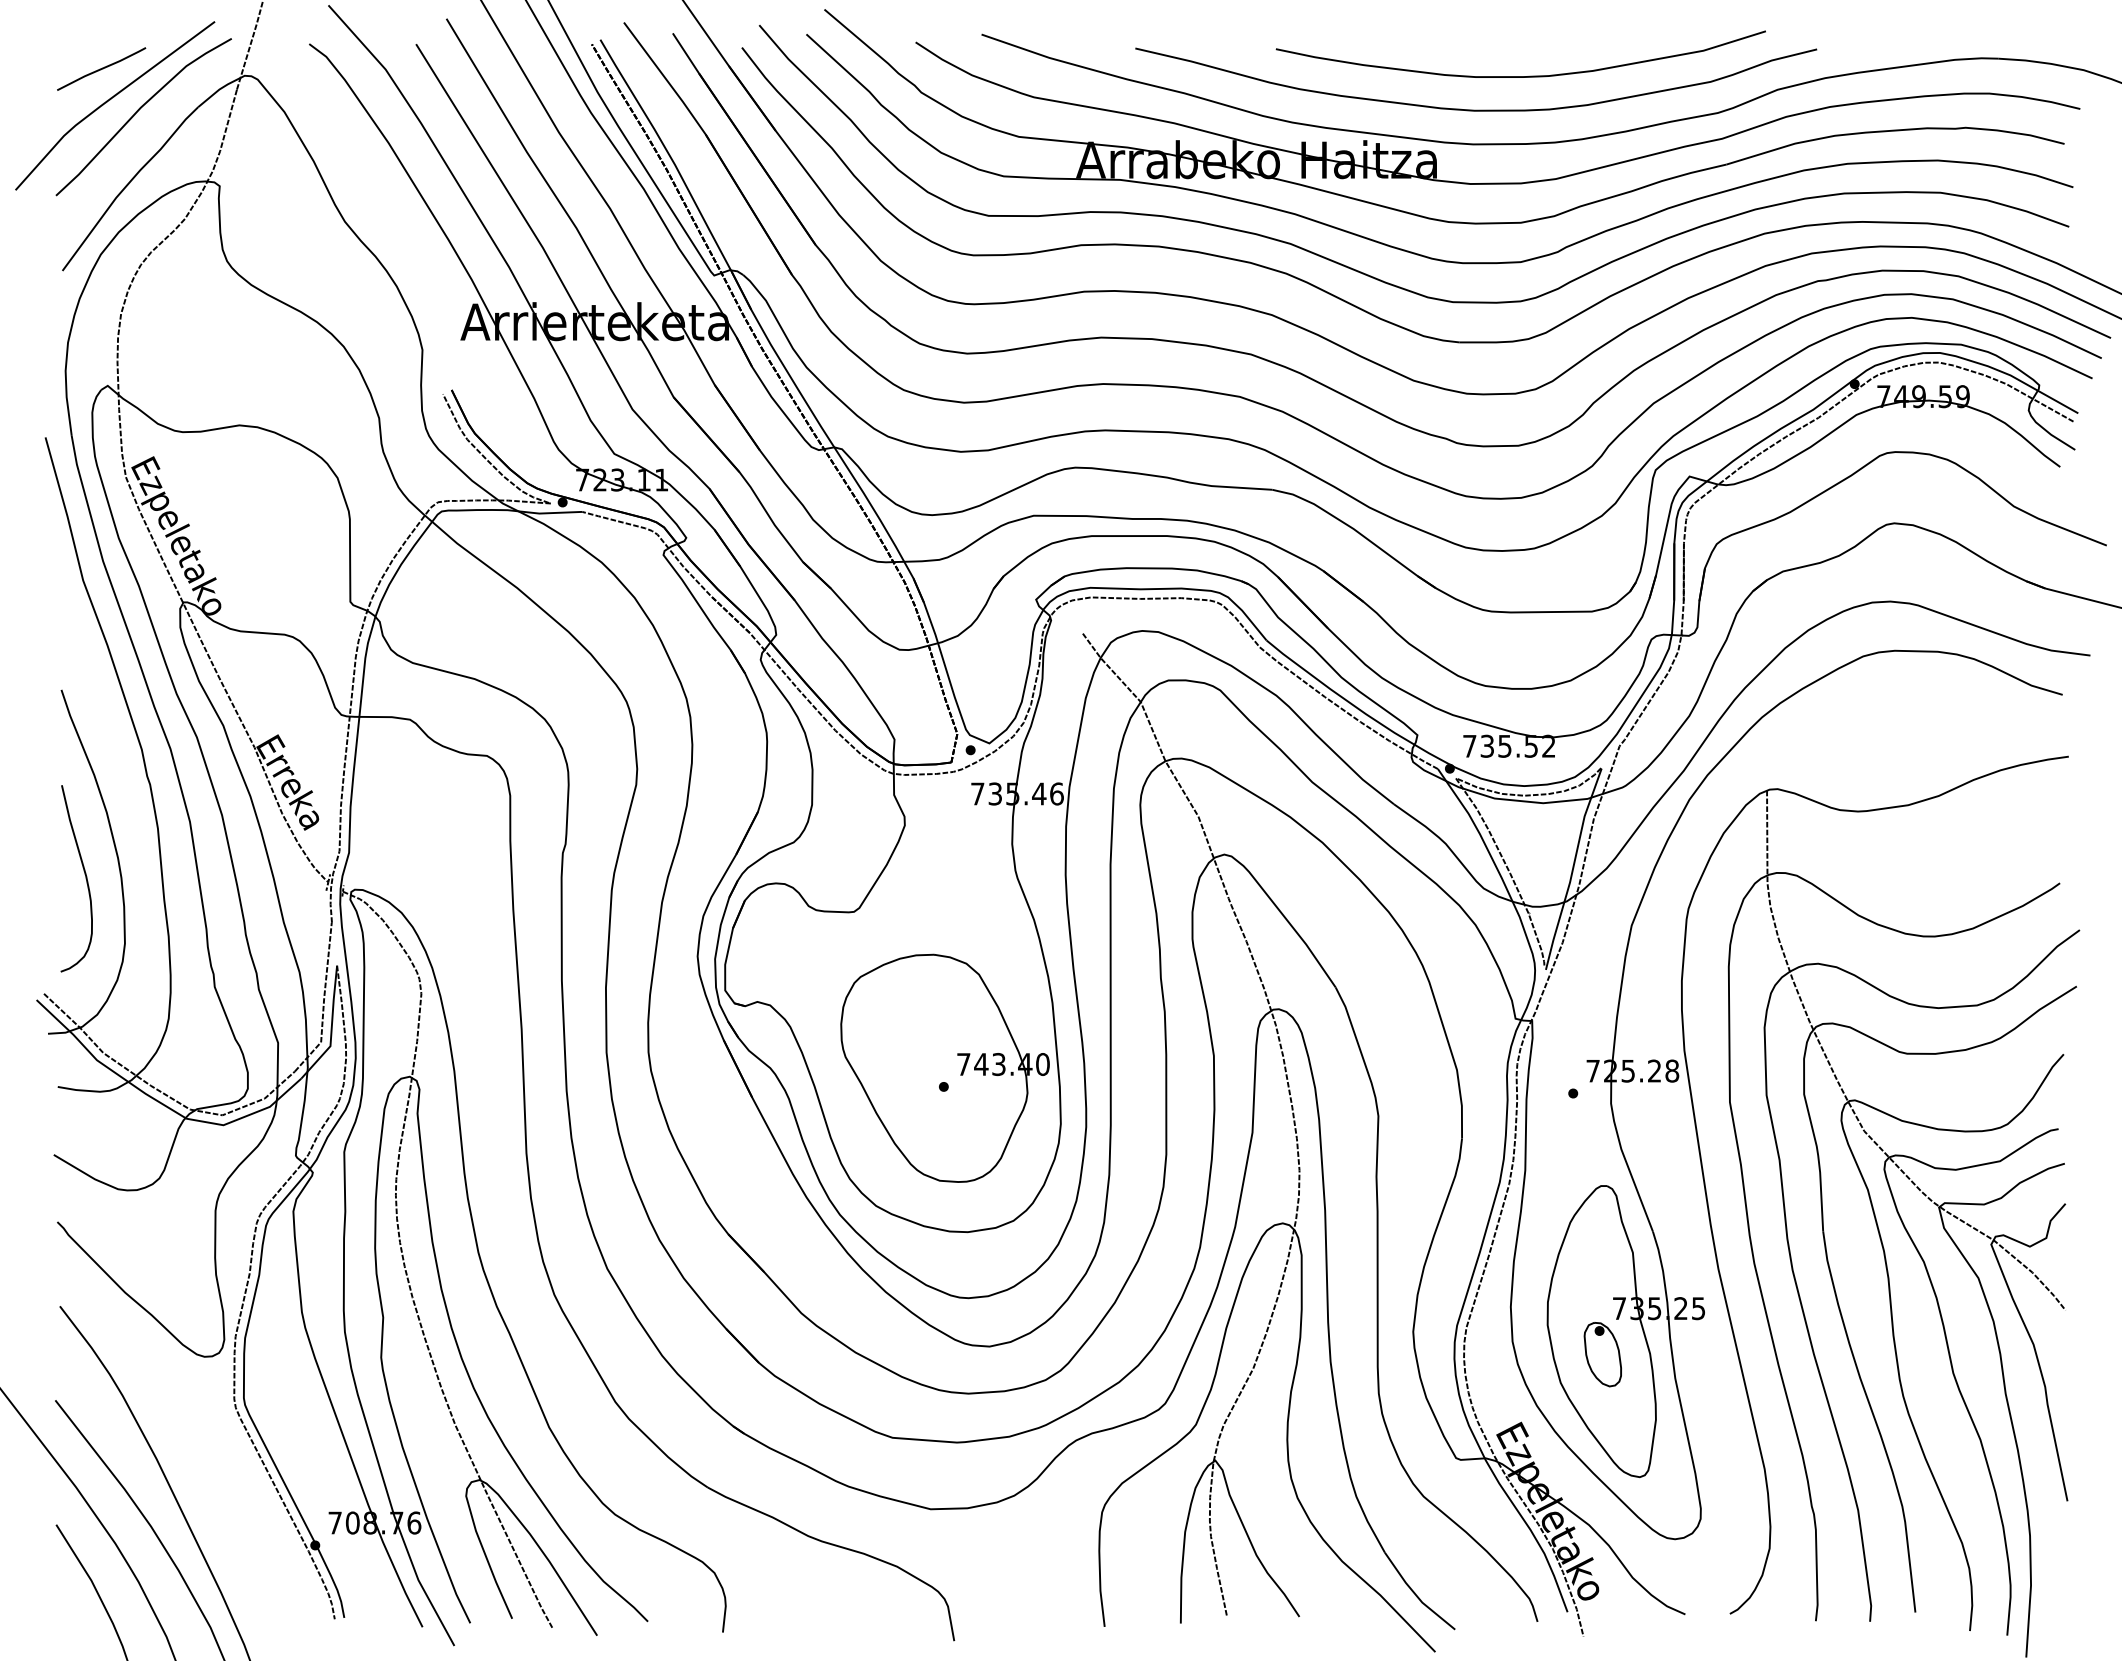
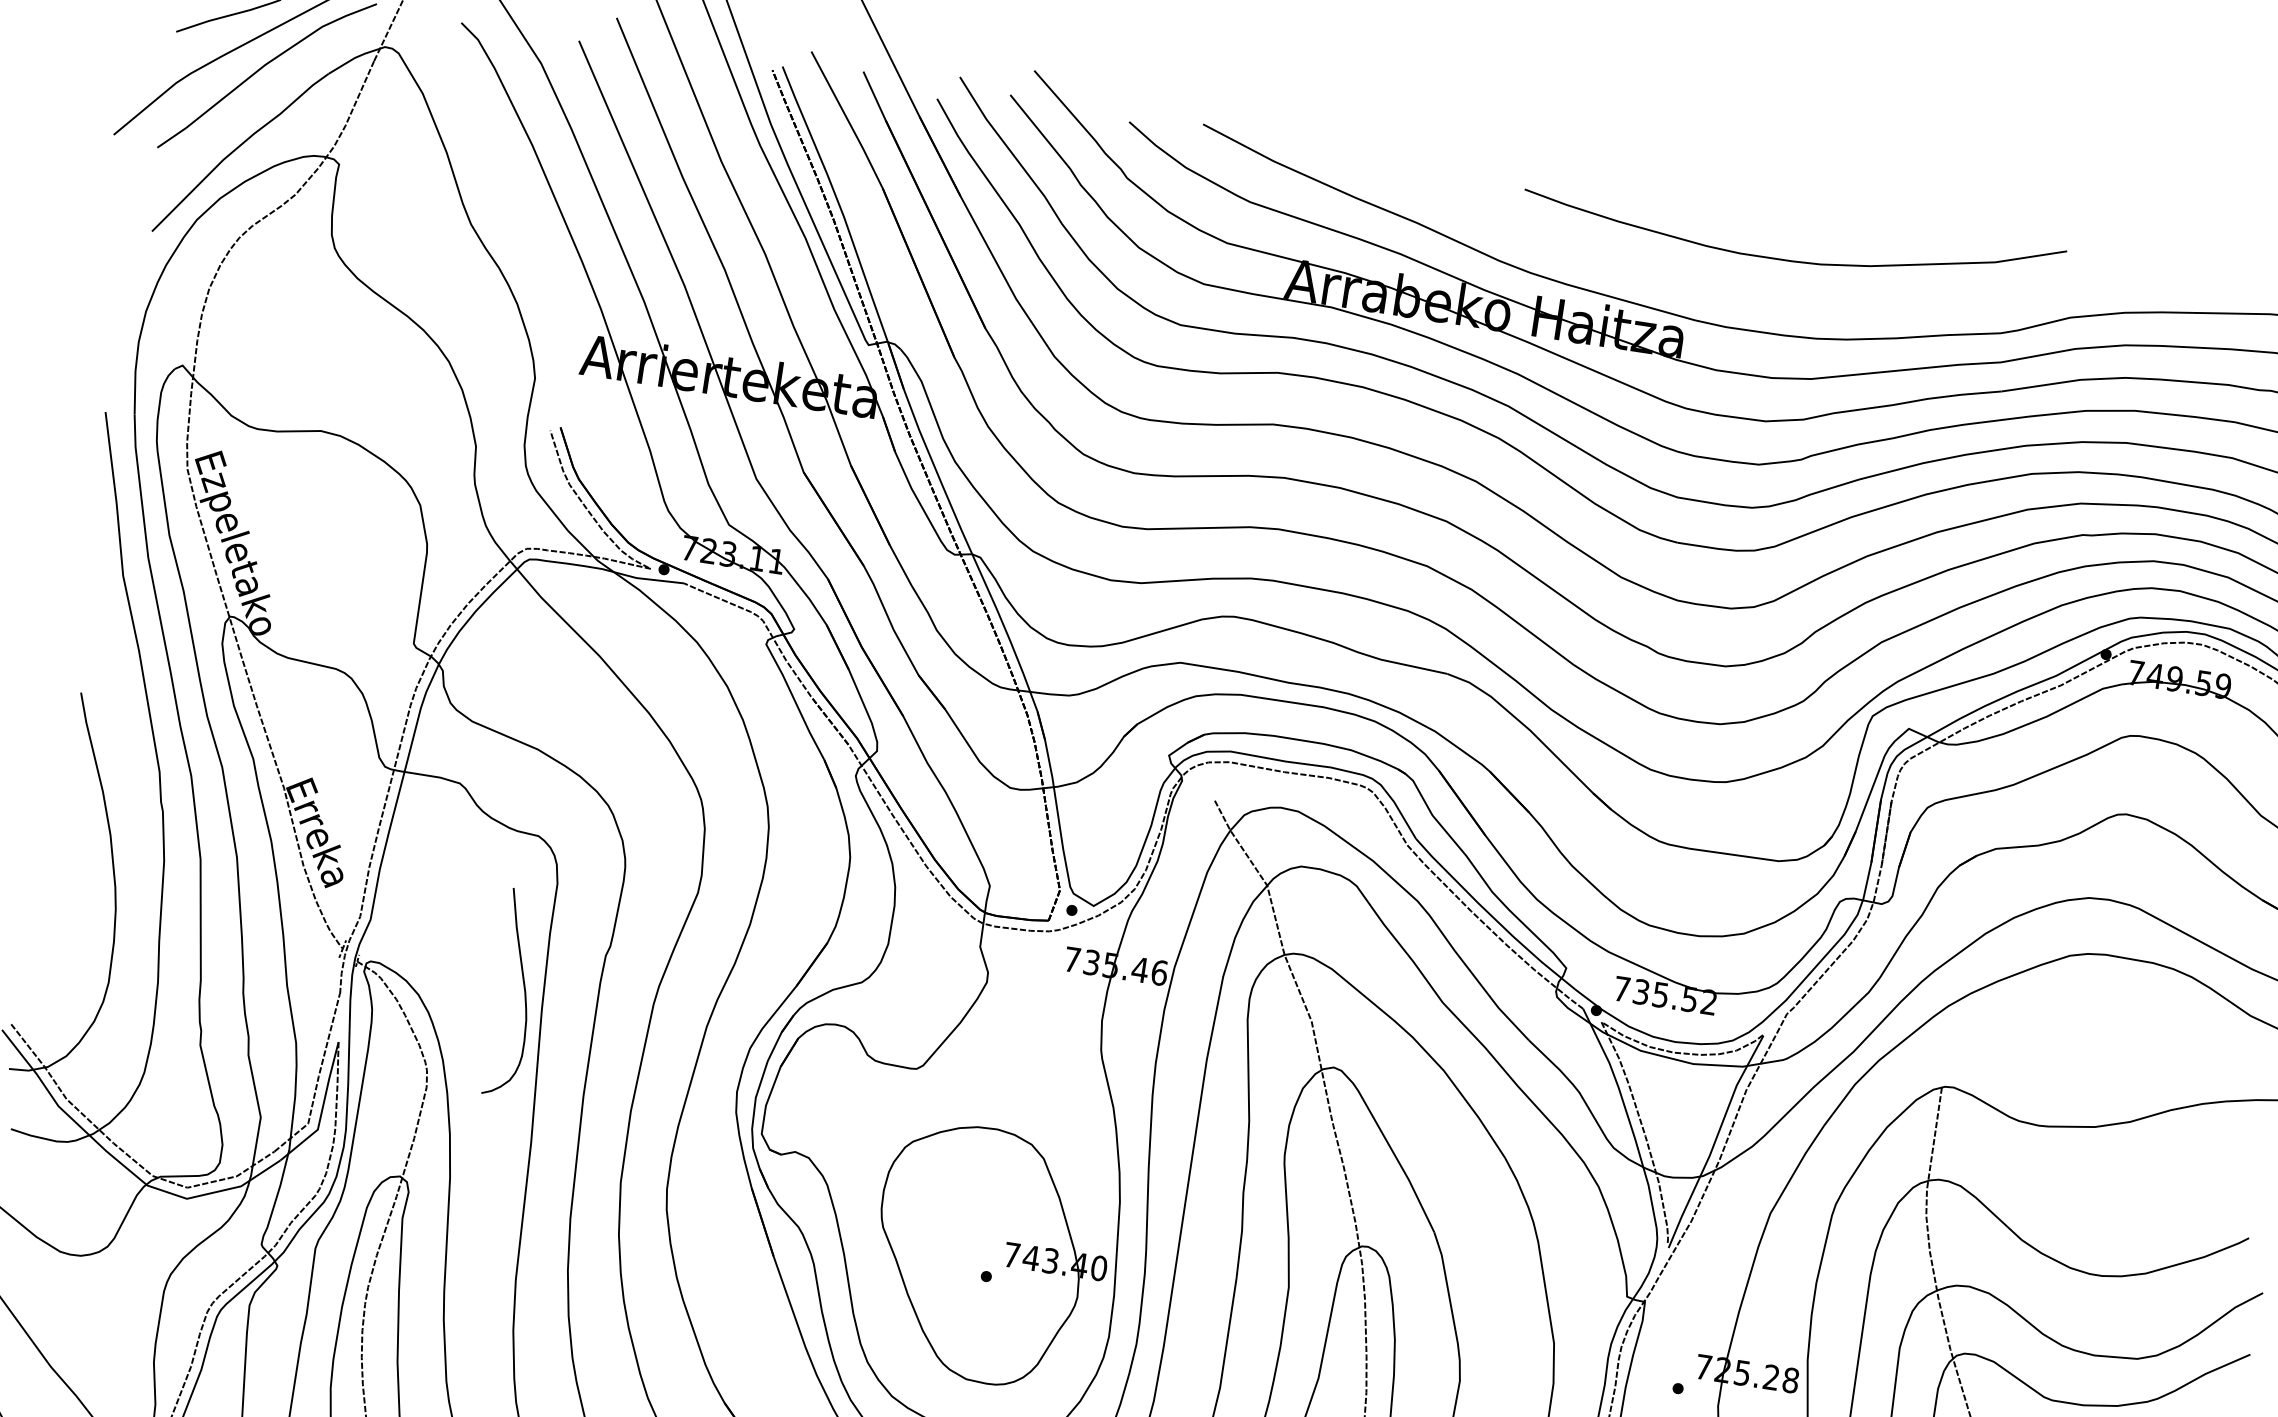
curve: (1476, 109) -> (1735, 289), removed
curve: (84, 874) -> (523, 989), moved

